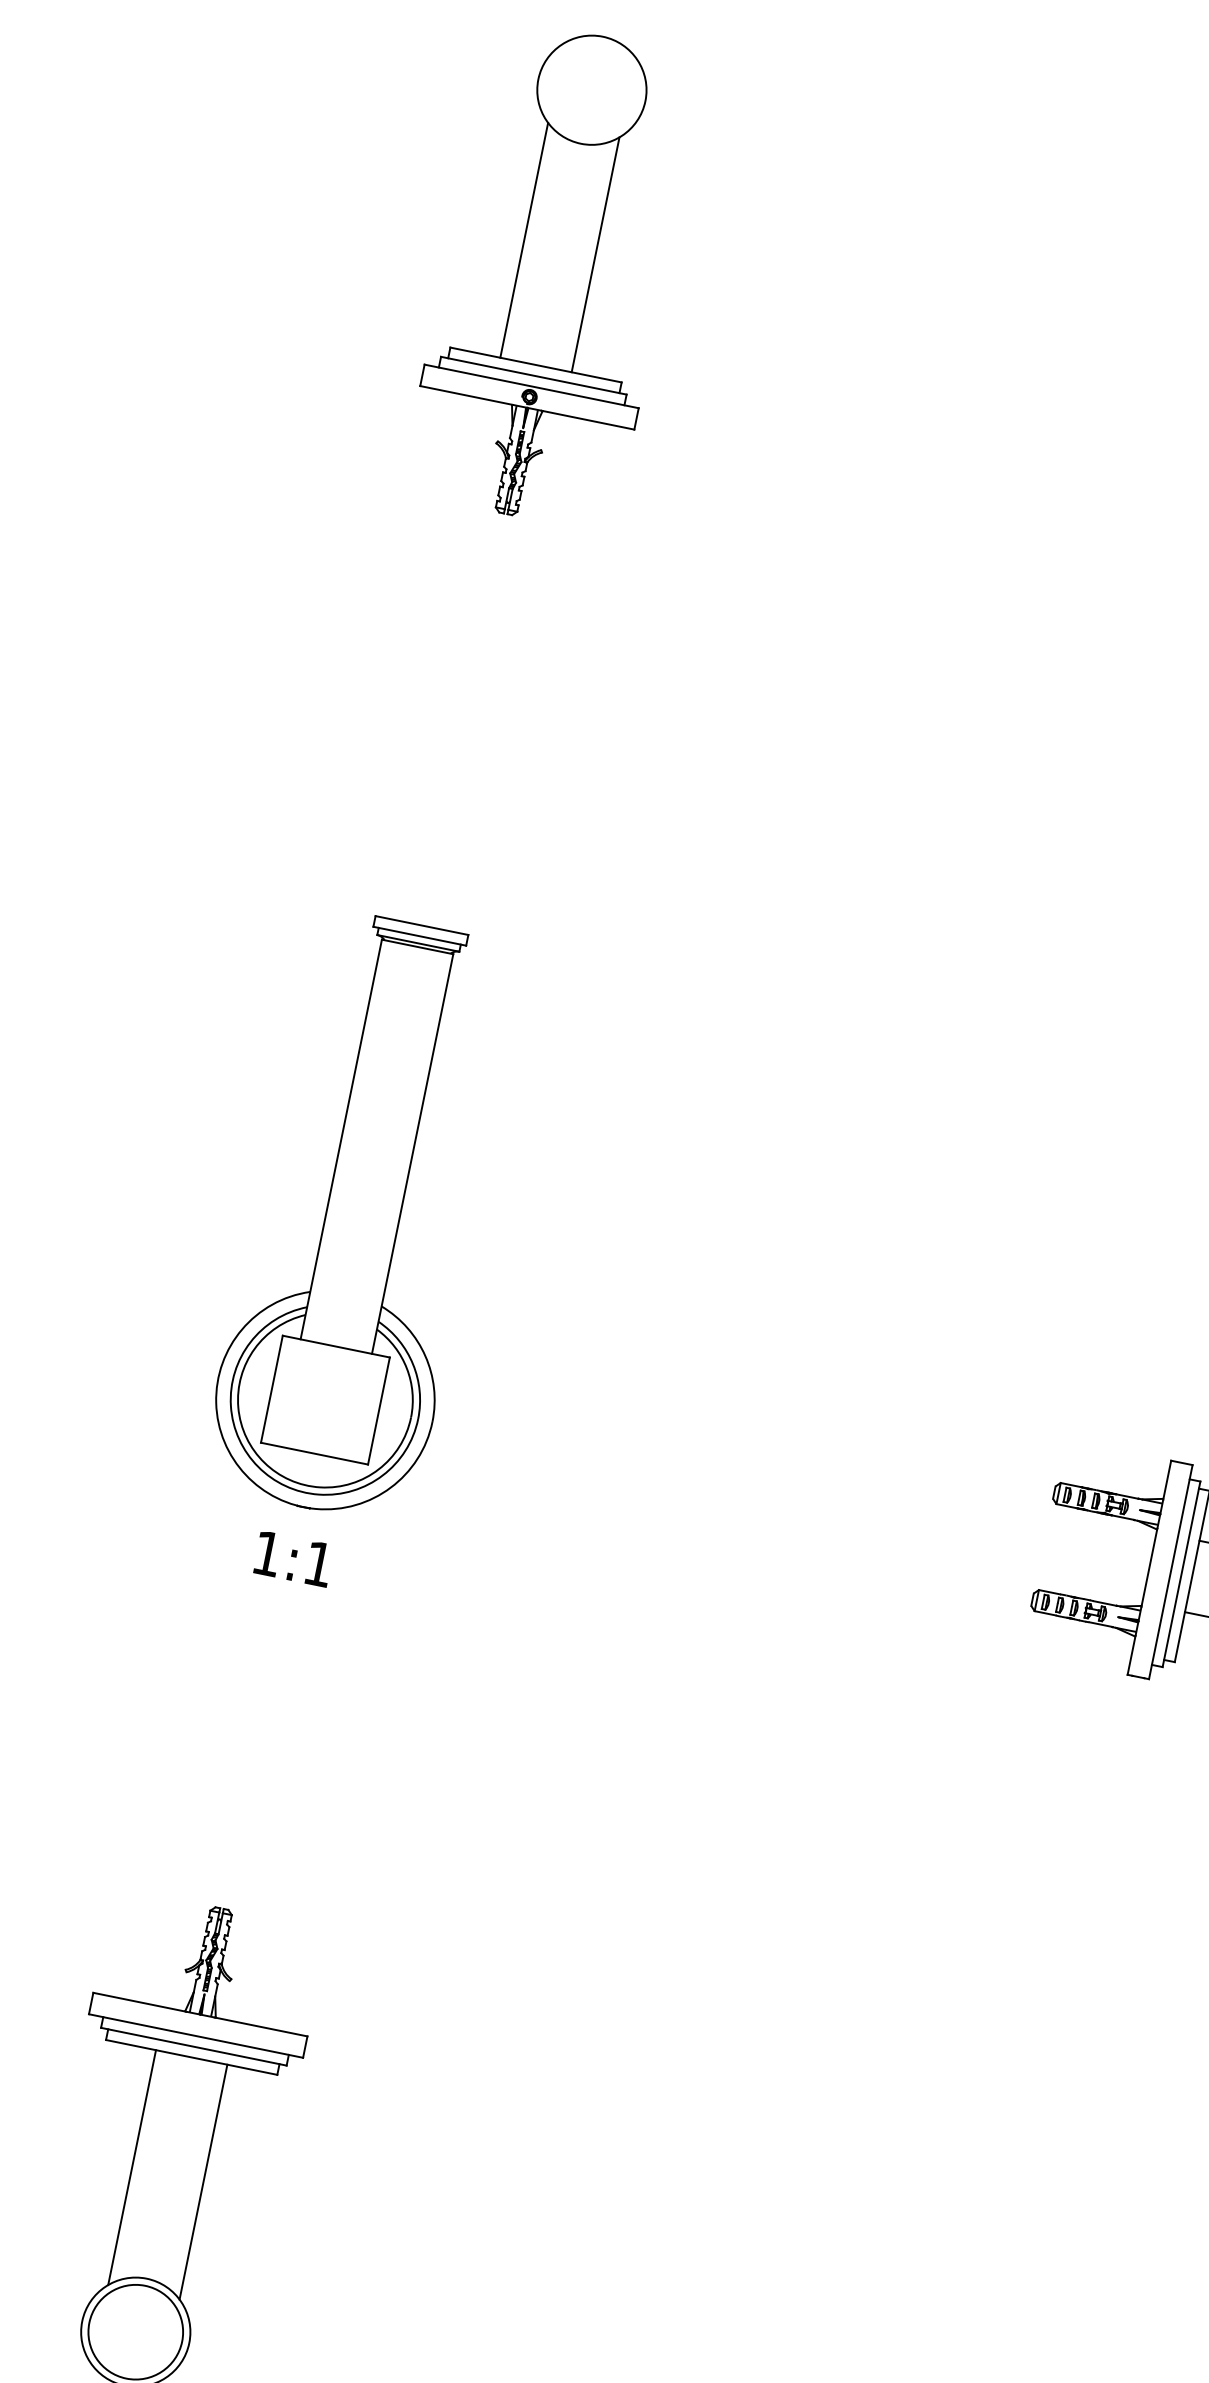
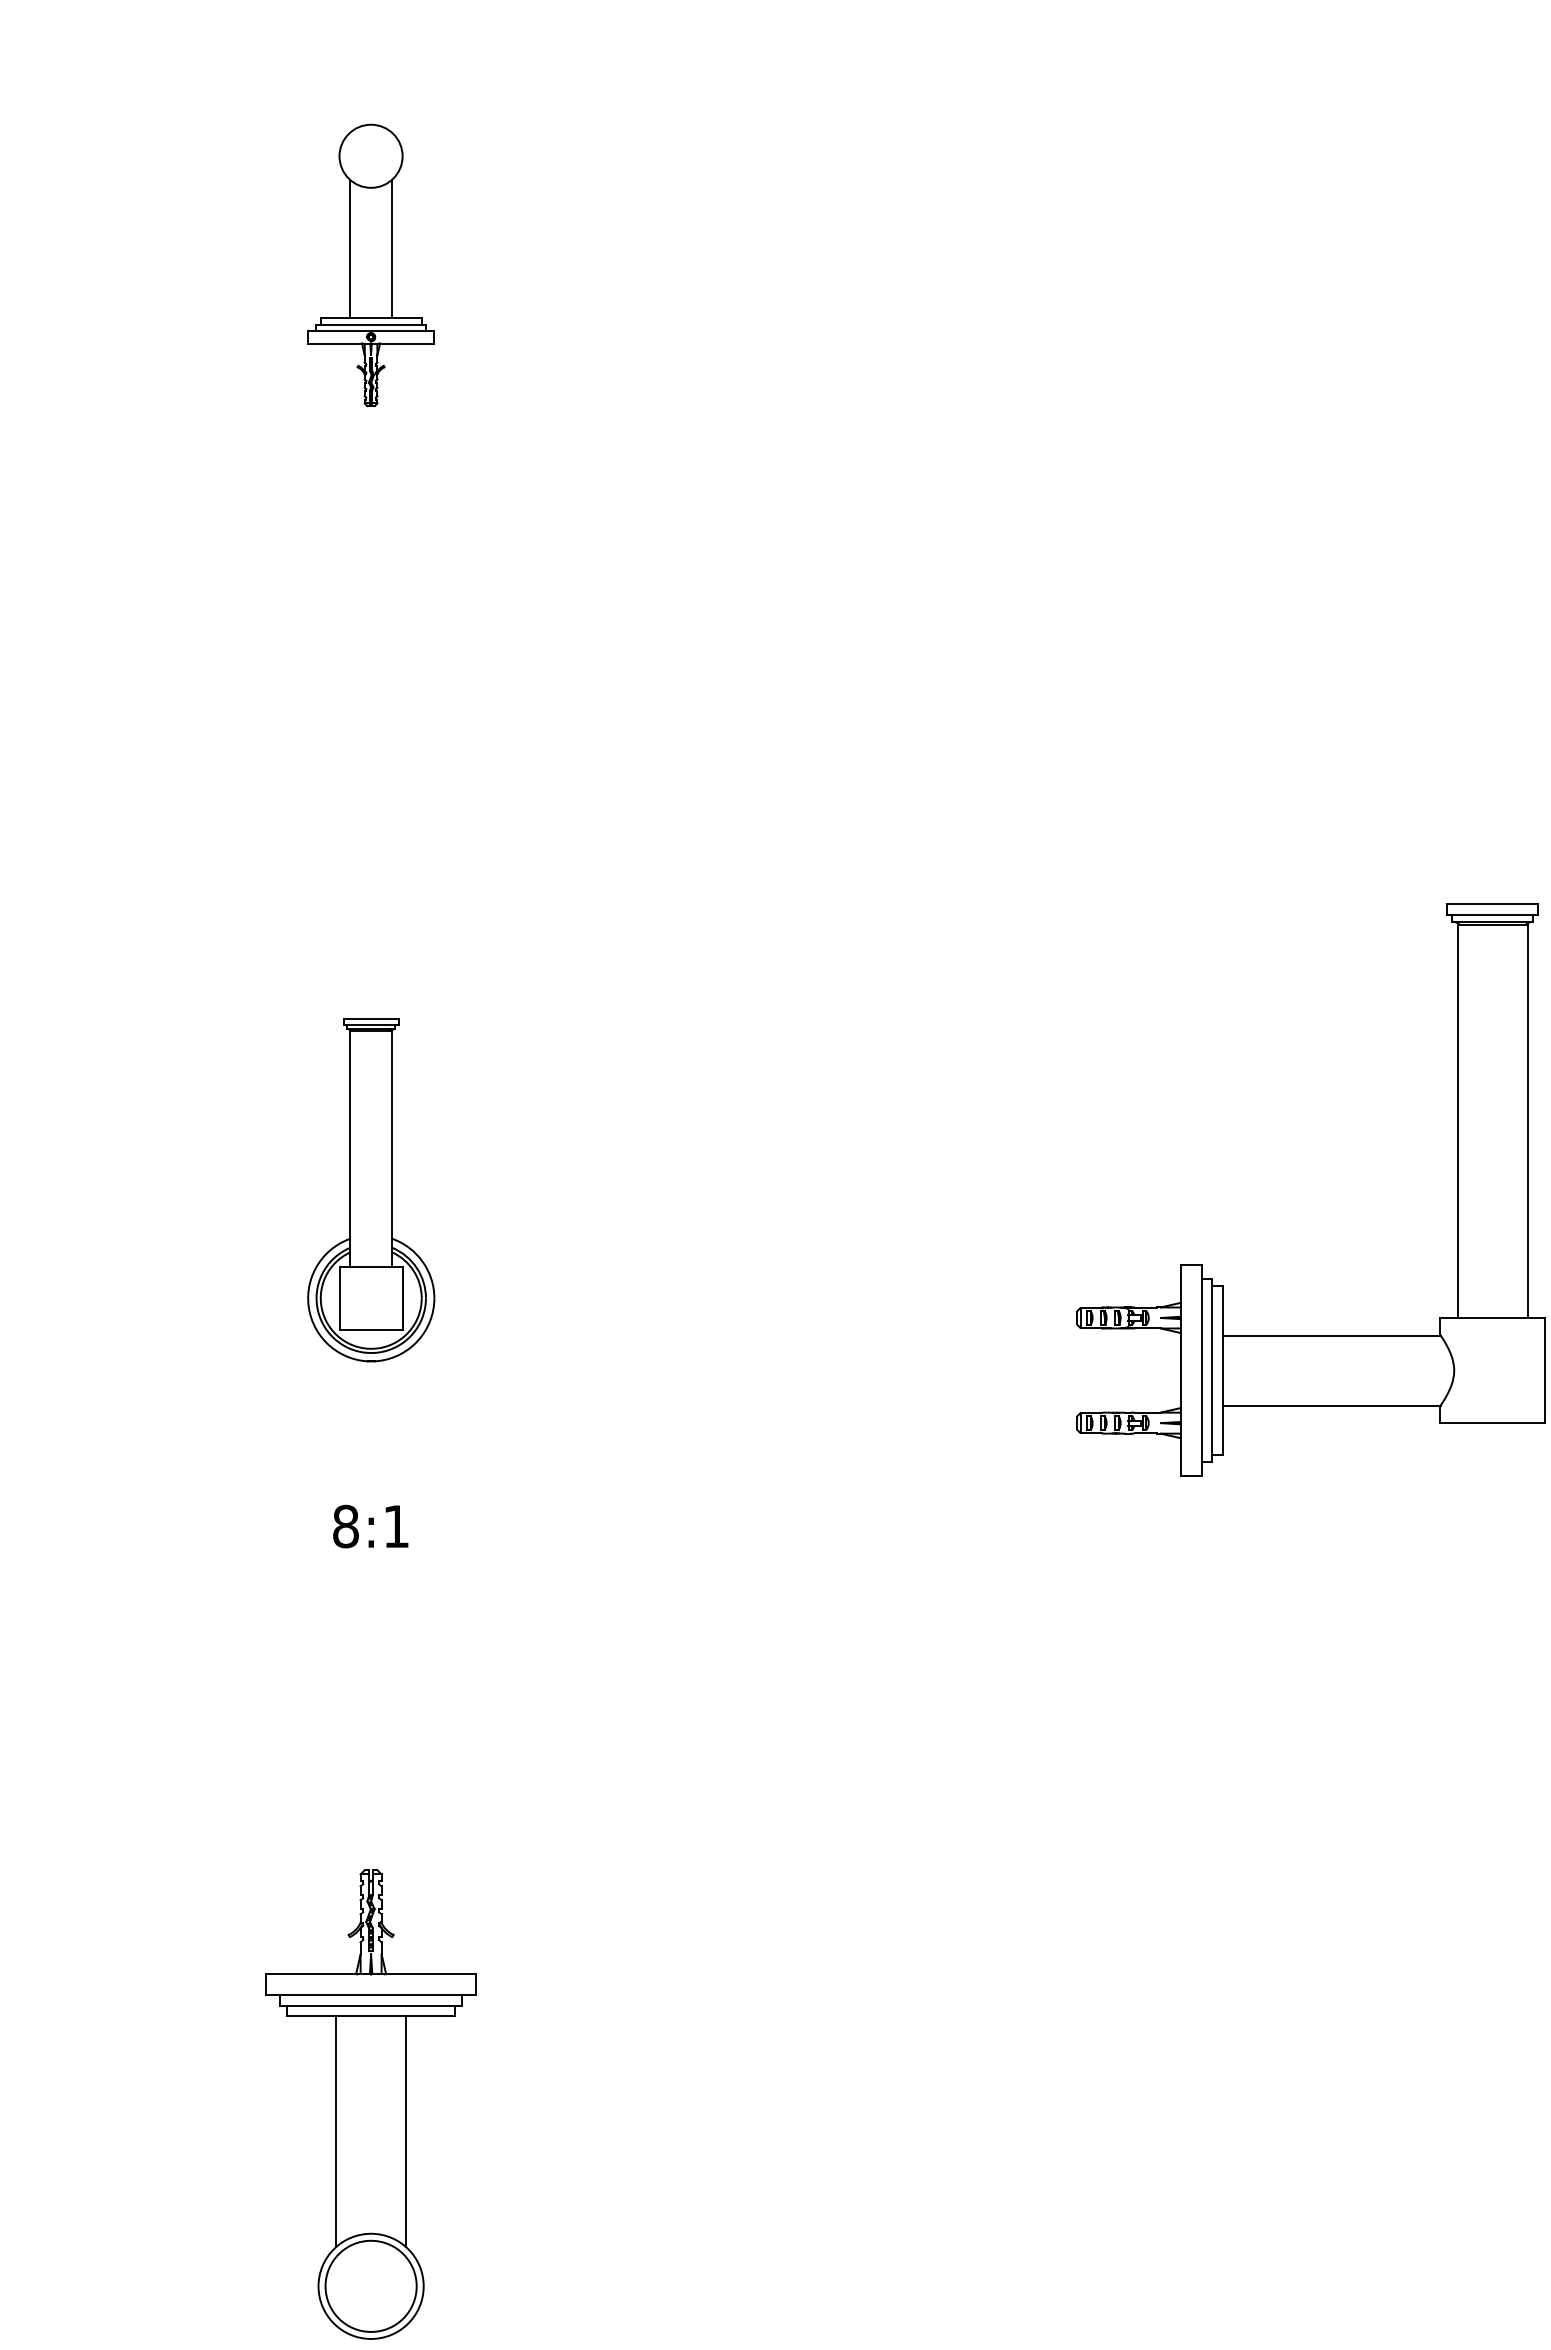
part: (553, 275) -> (370, 265), size x0.6
part: (363, 1215) -> (371, 1189), size x0.6
text: (267, 1553) -> (345, 1526), 1:1 -> 8:1

